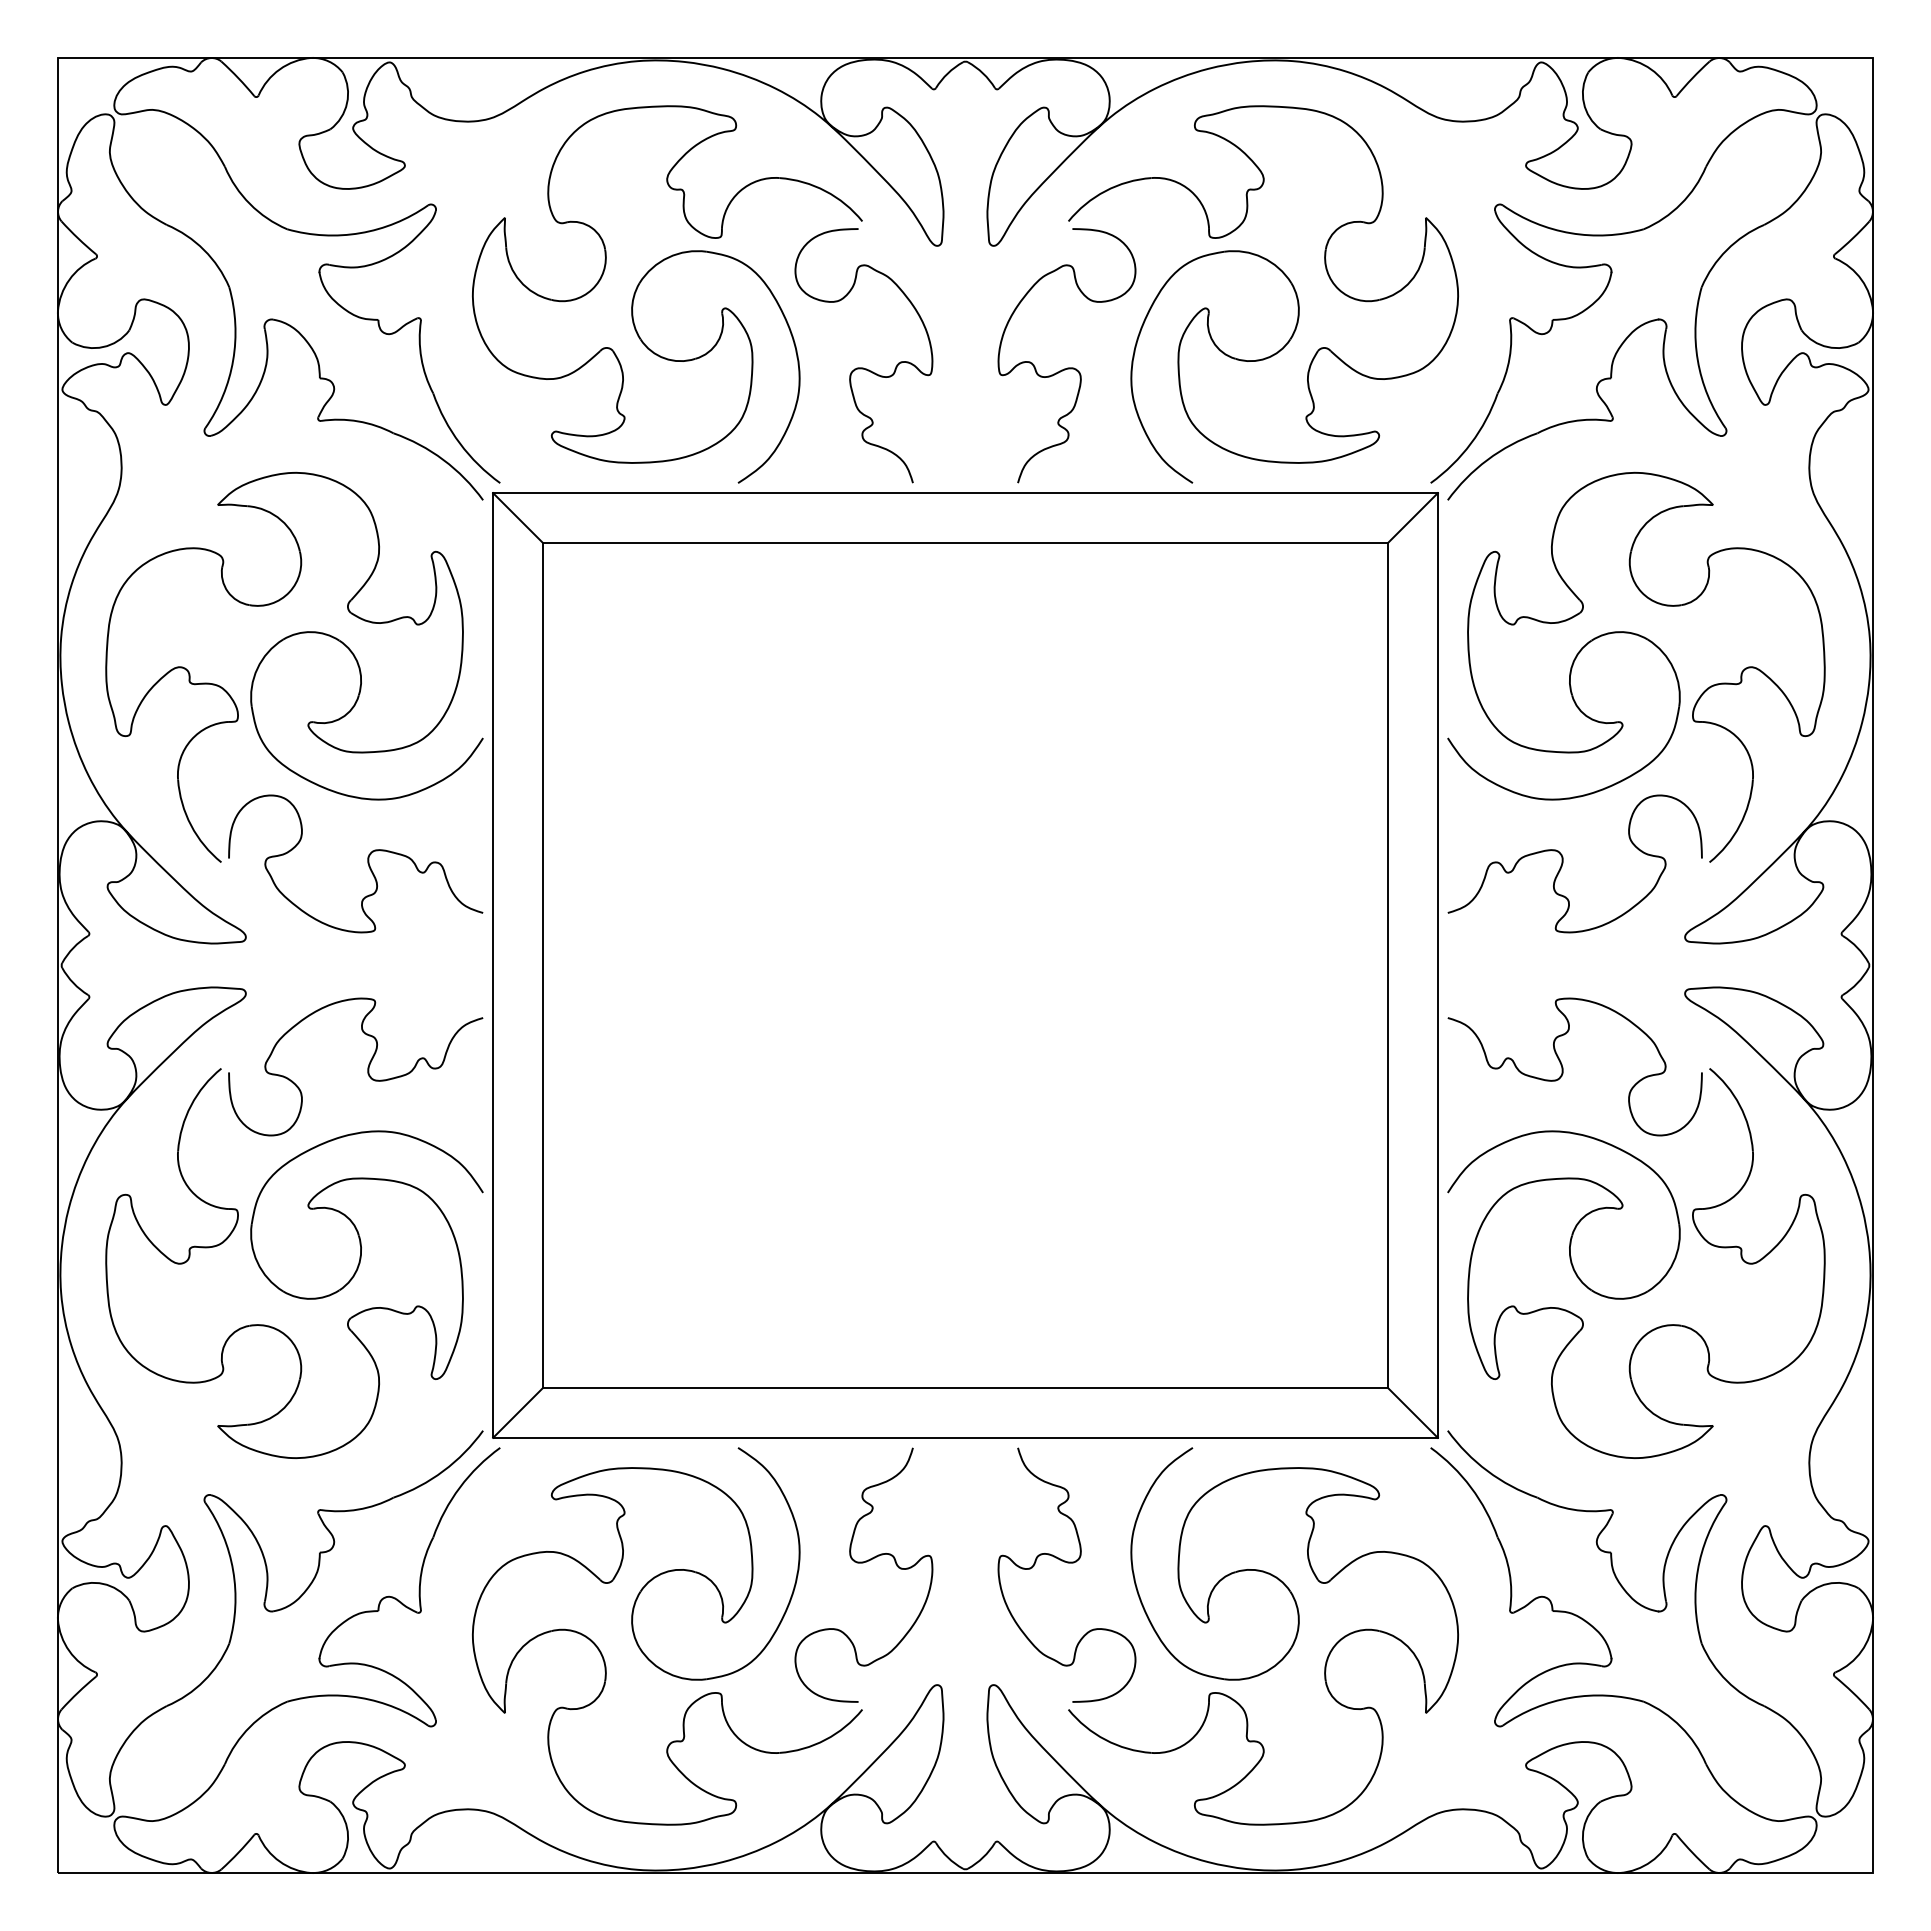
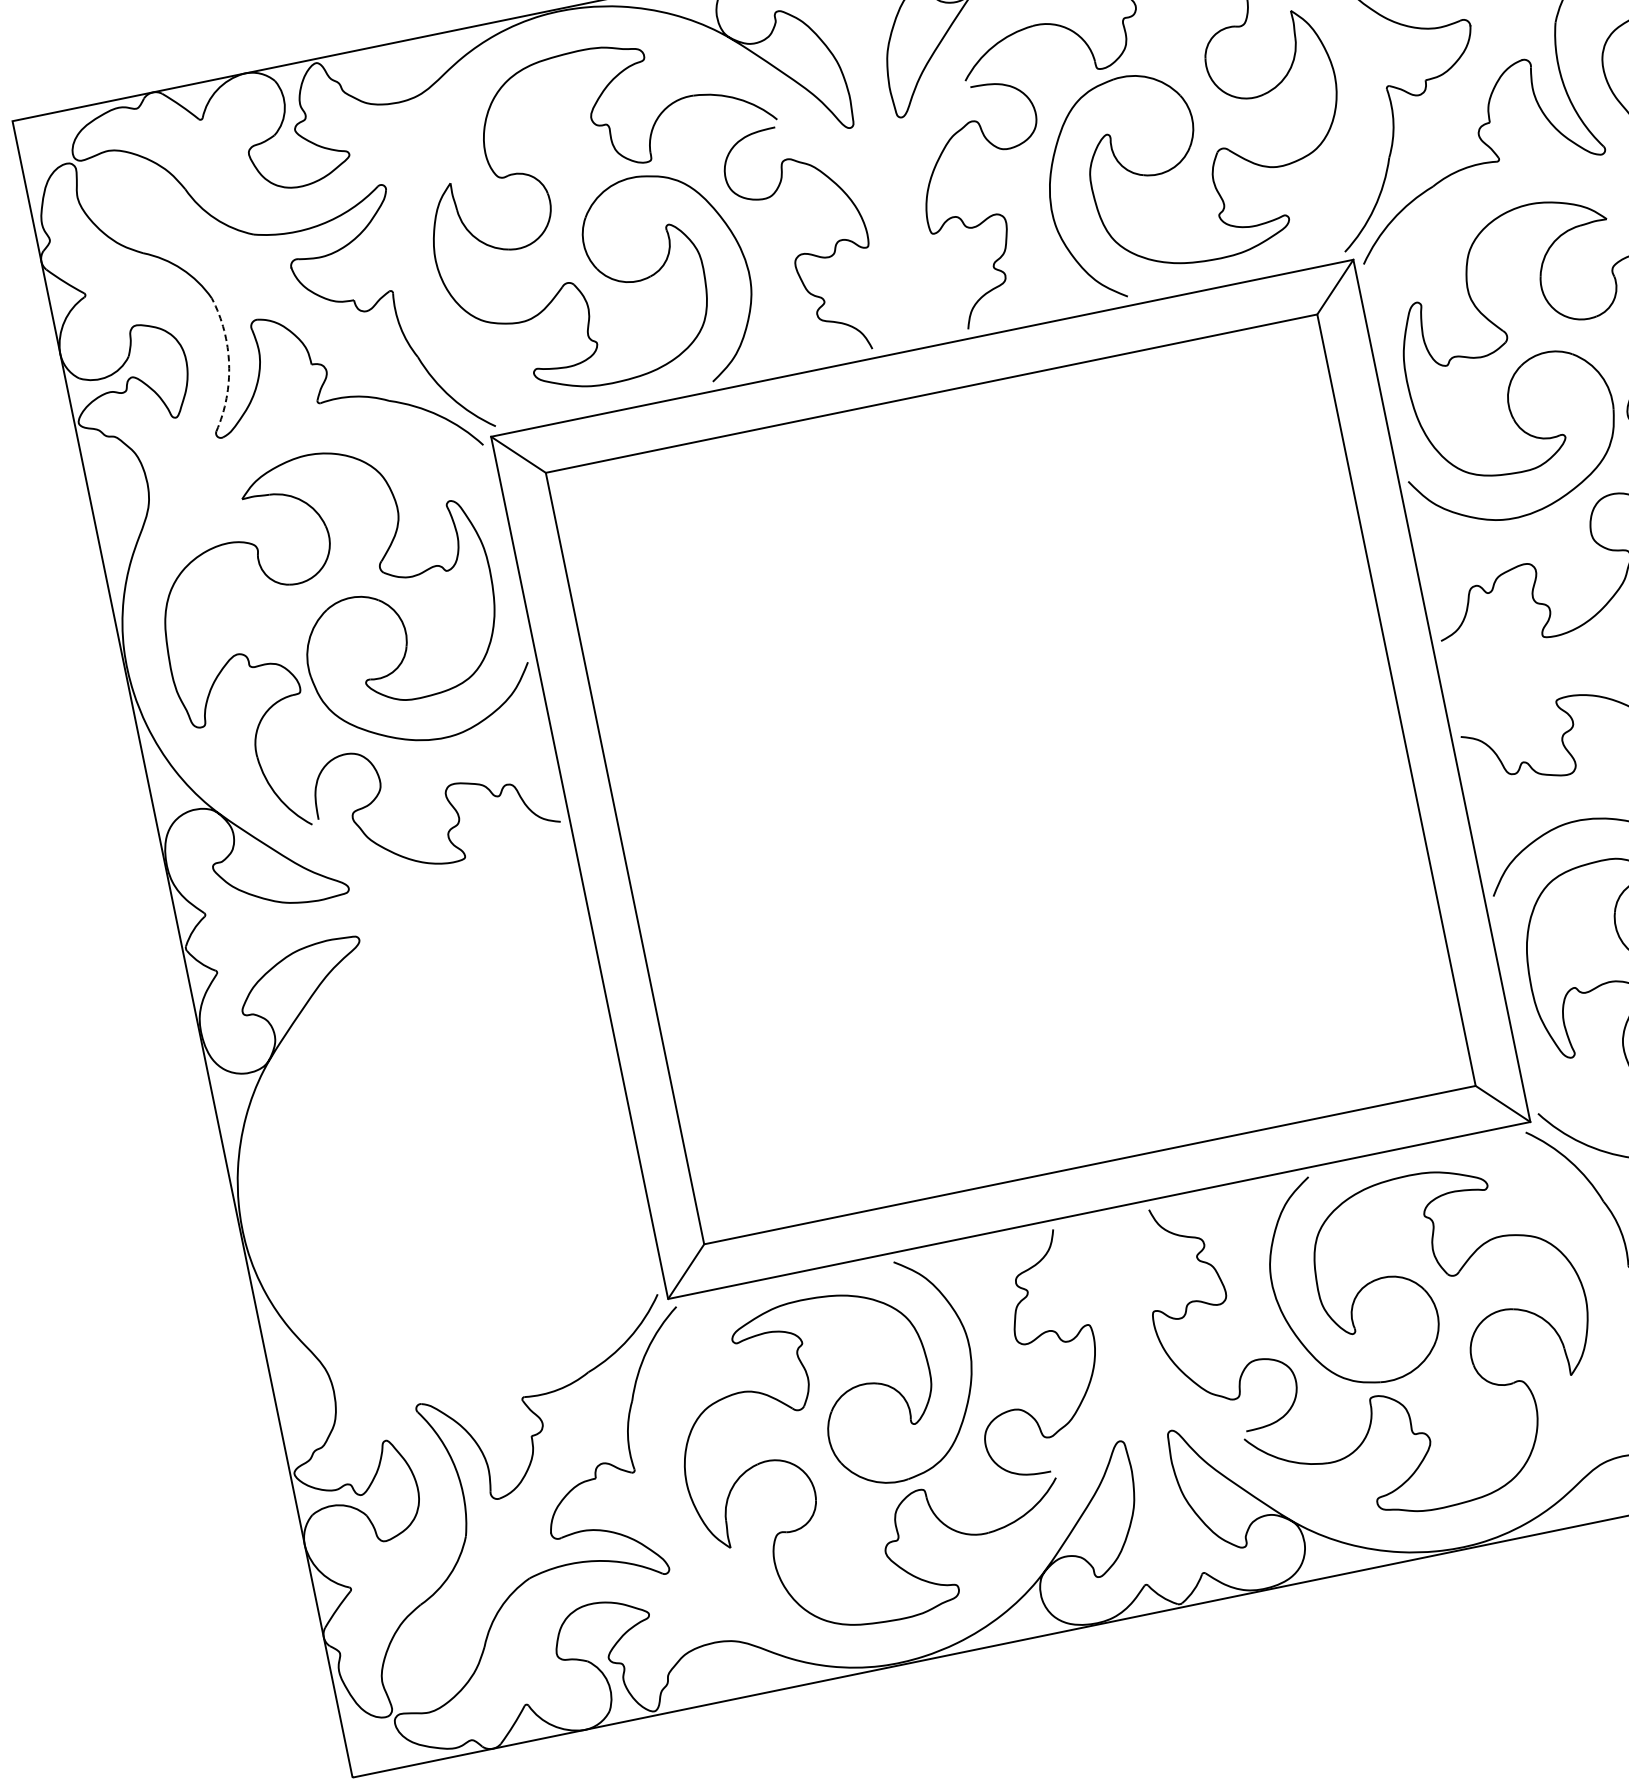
arc: (233, 360) -> (229, 364), solid -> dashed
part: (309, 1209) -> (457, 1124), removed

